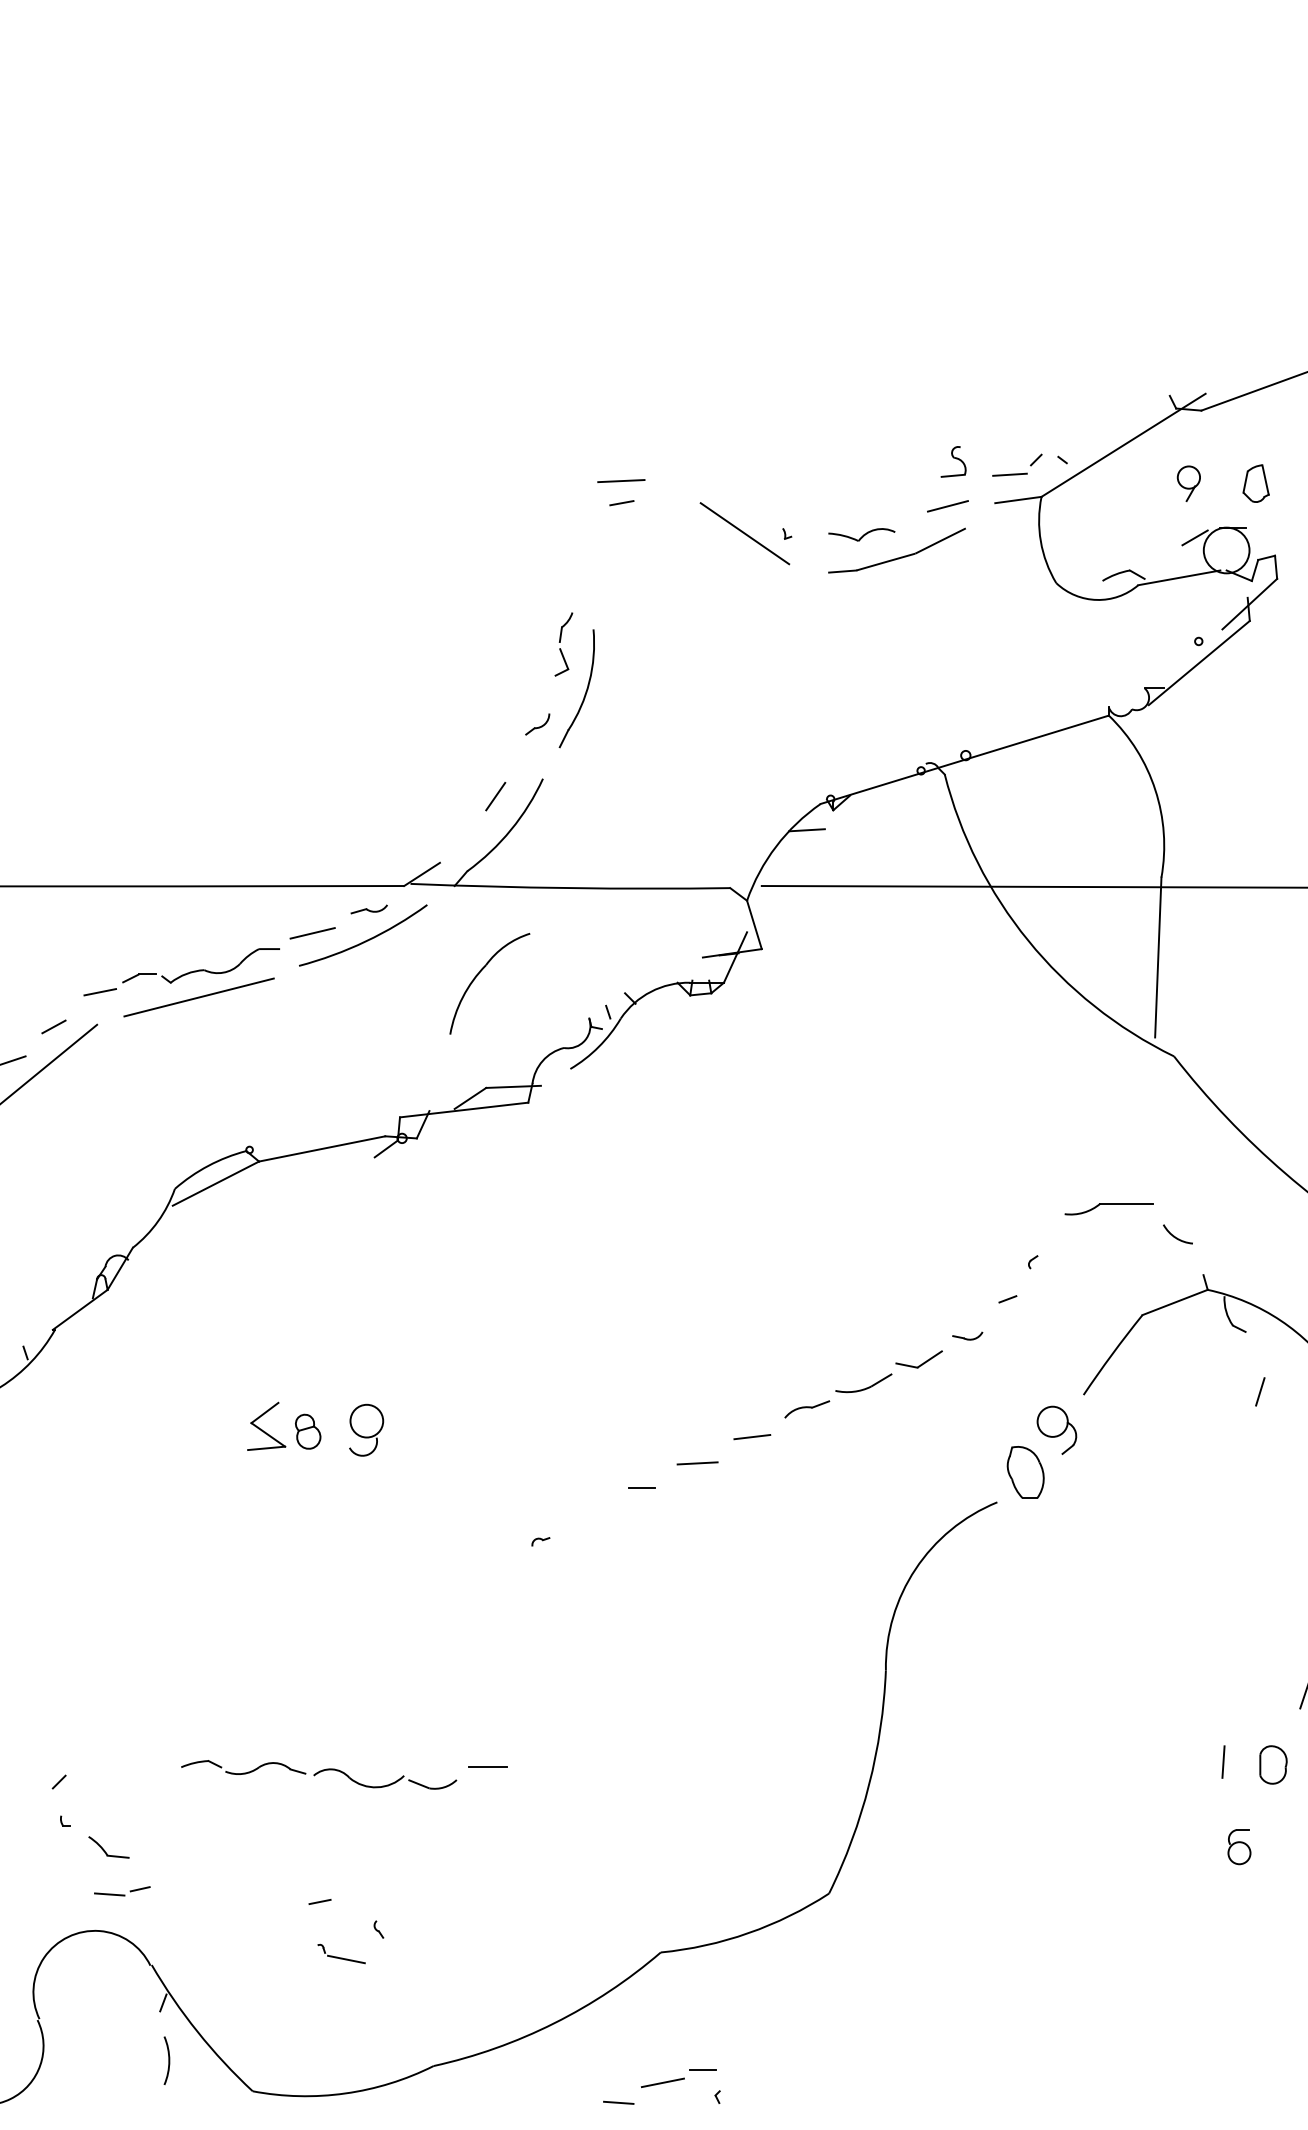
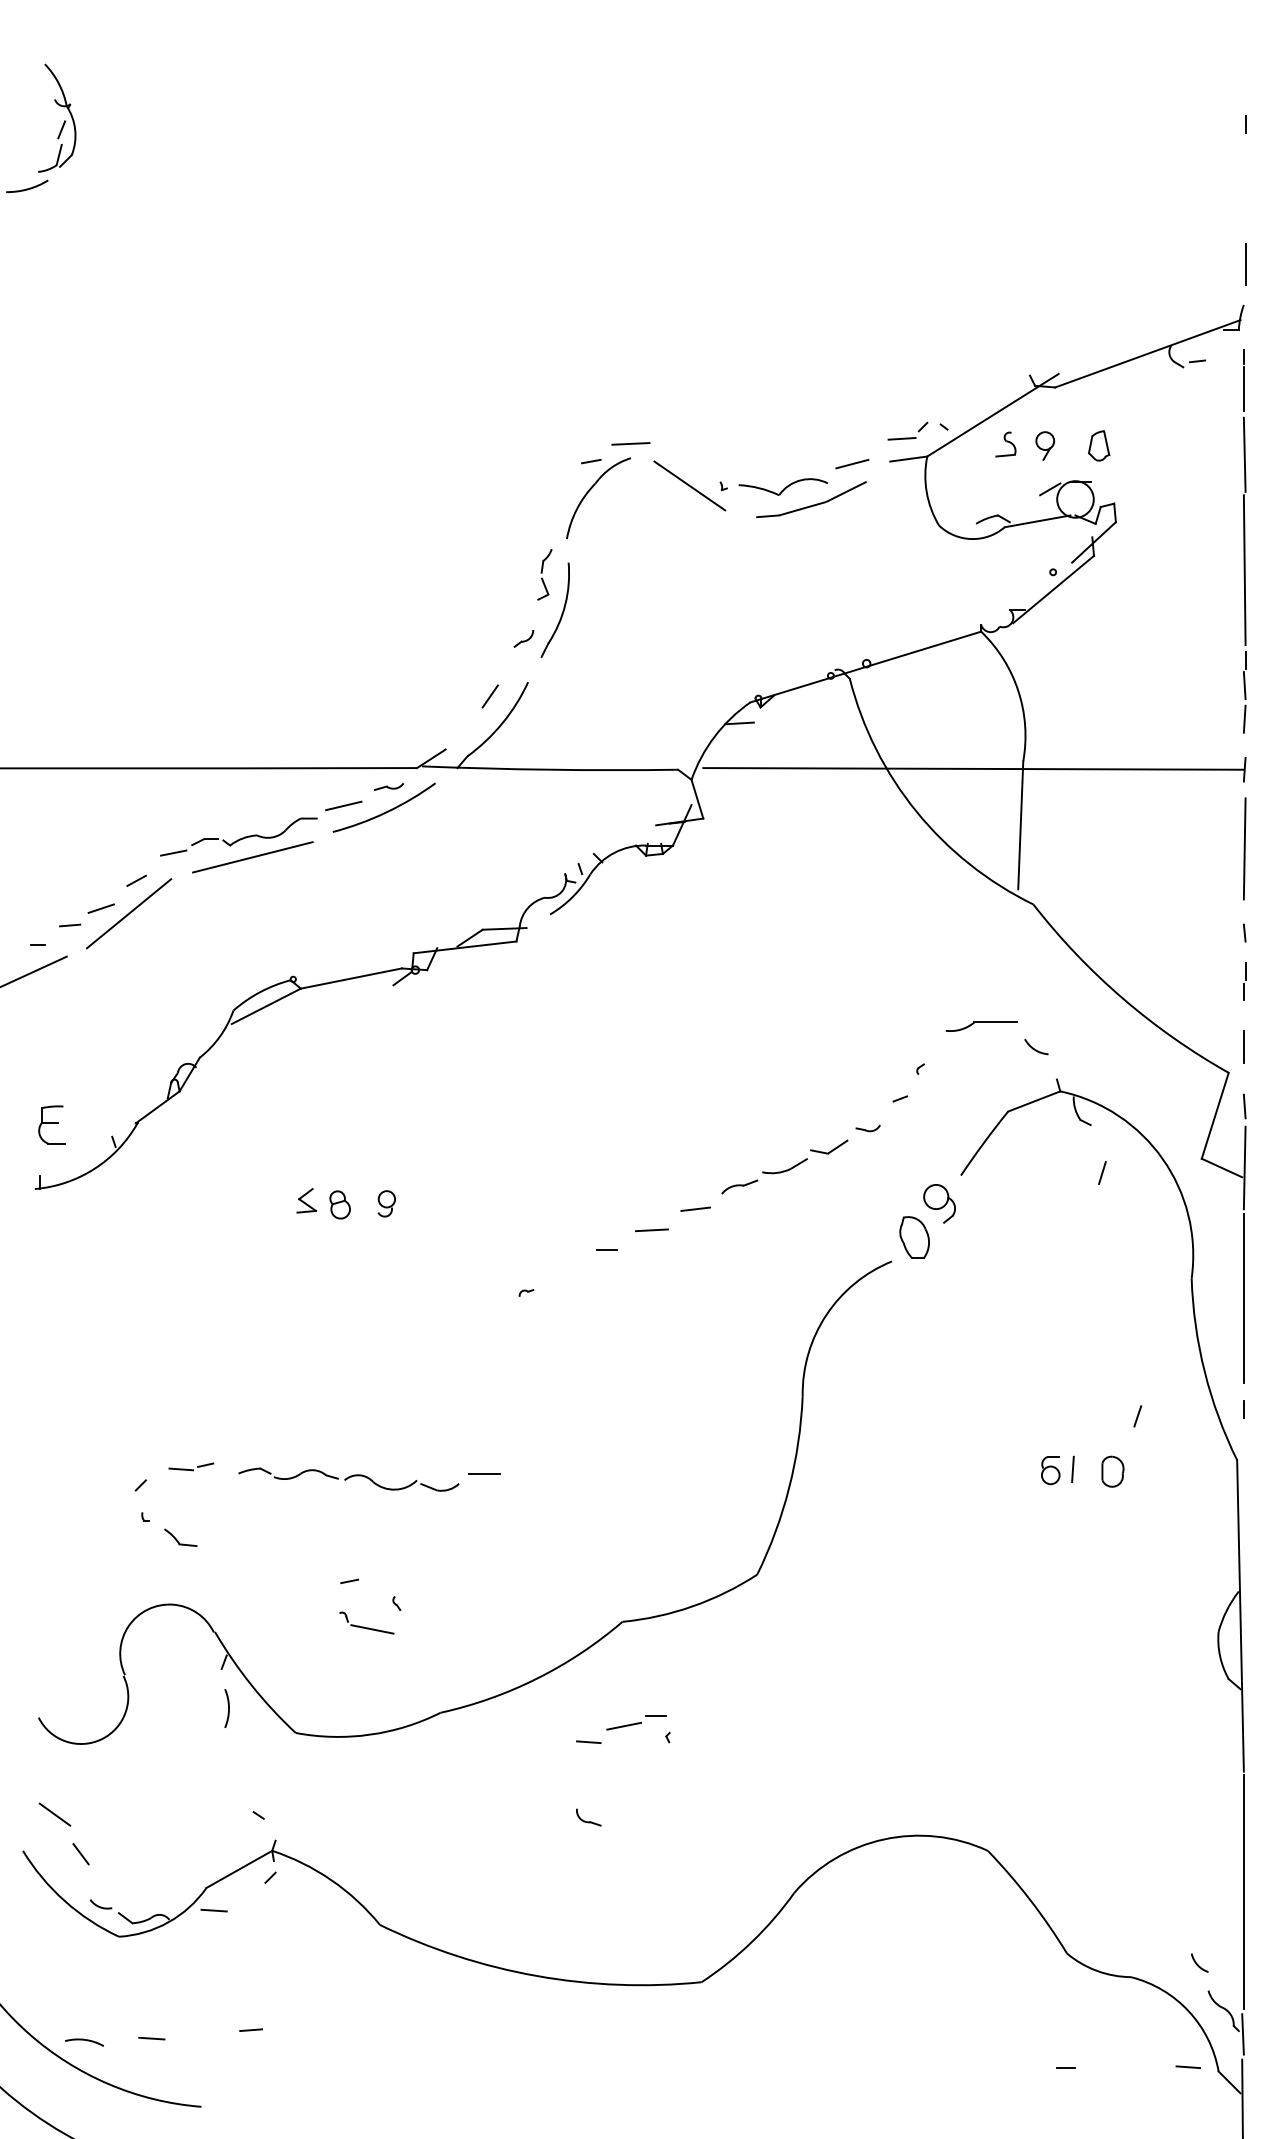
part: (953, 461) -> (1005, 444), moved
line: (620, 480) -> (630, 443), moved
part: (861, 534) -> (783, 486), size x1.67
part: (477, 977) -> (588, 493), moved
part: (266, 1426) -> (306, 1200), size x0.62
part: (366, 1429) -> (386, 1203), size x0.62
part: (1239, 1847) -> (1050, 1470), moved
part: (122, 1890) -> (191, 1466), moved
part: (341, 1953) -> (366, 1622), size x1.43

